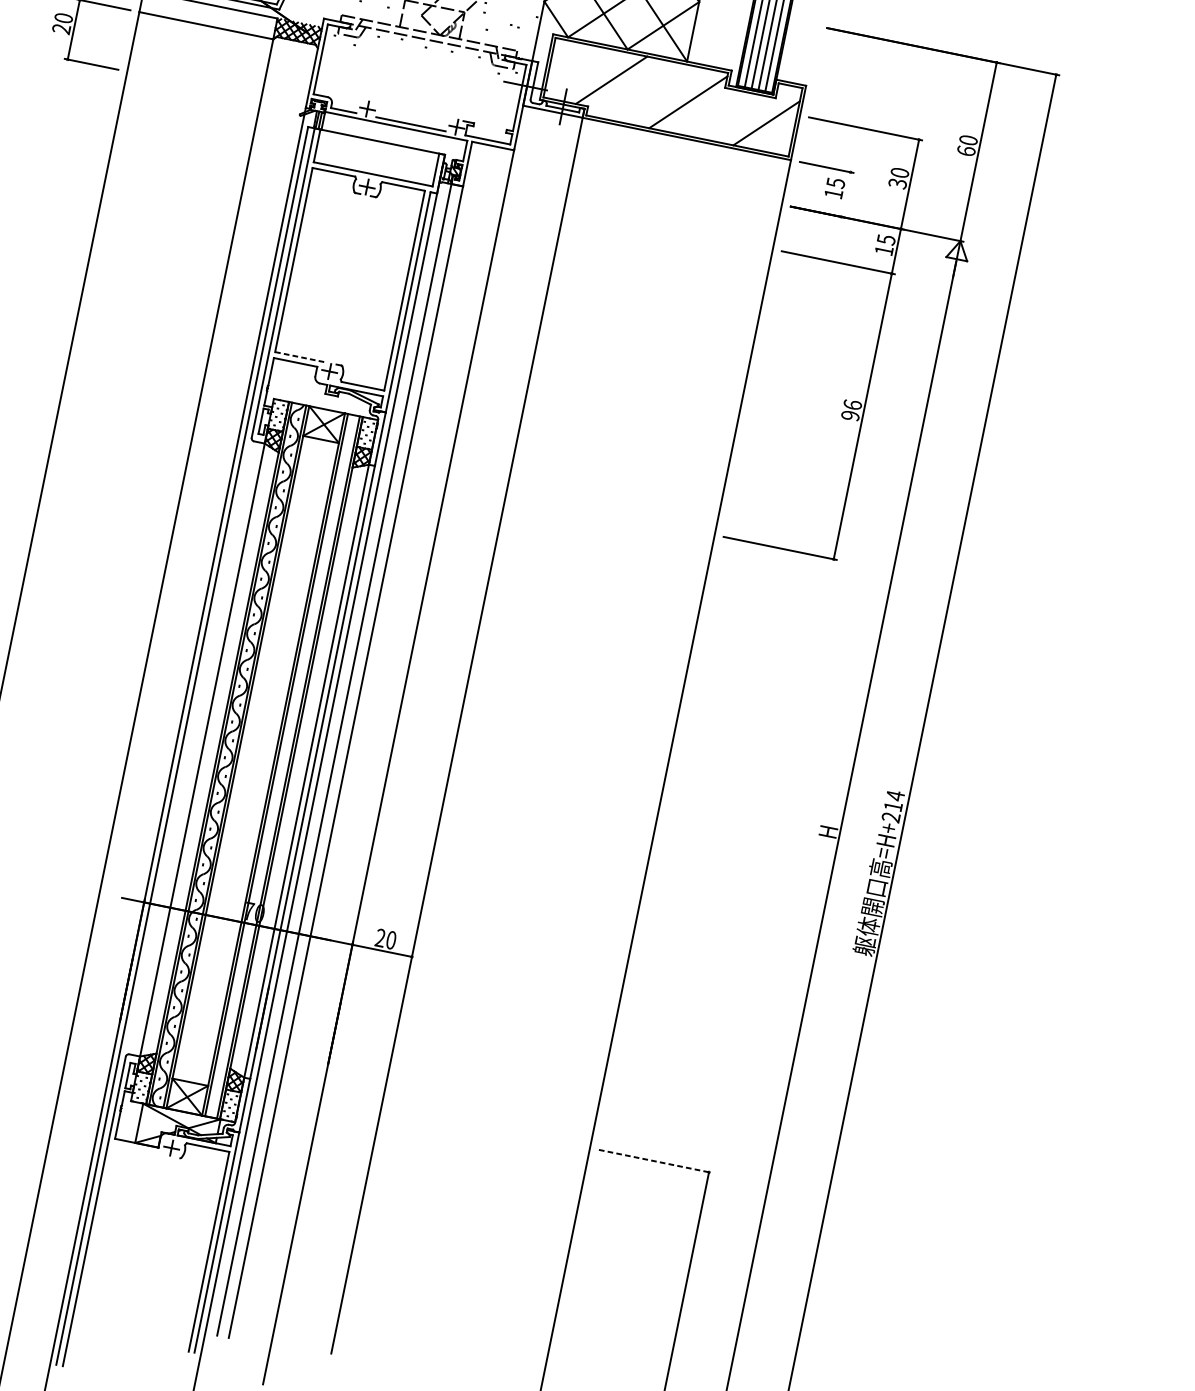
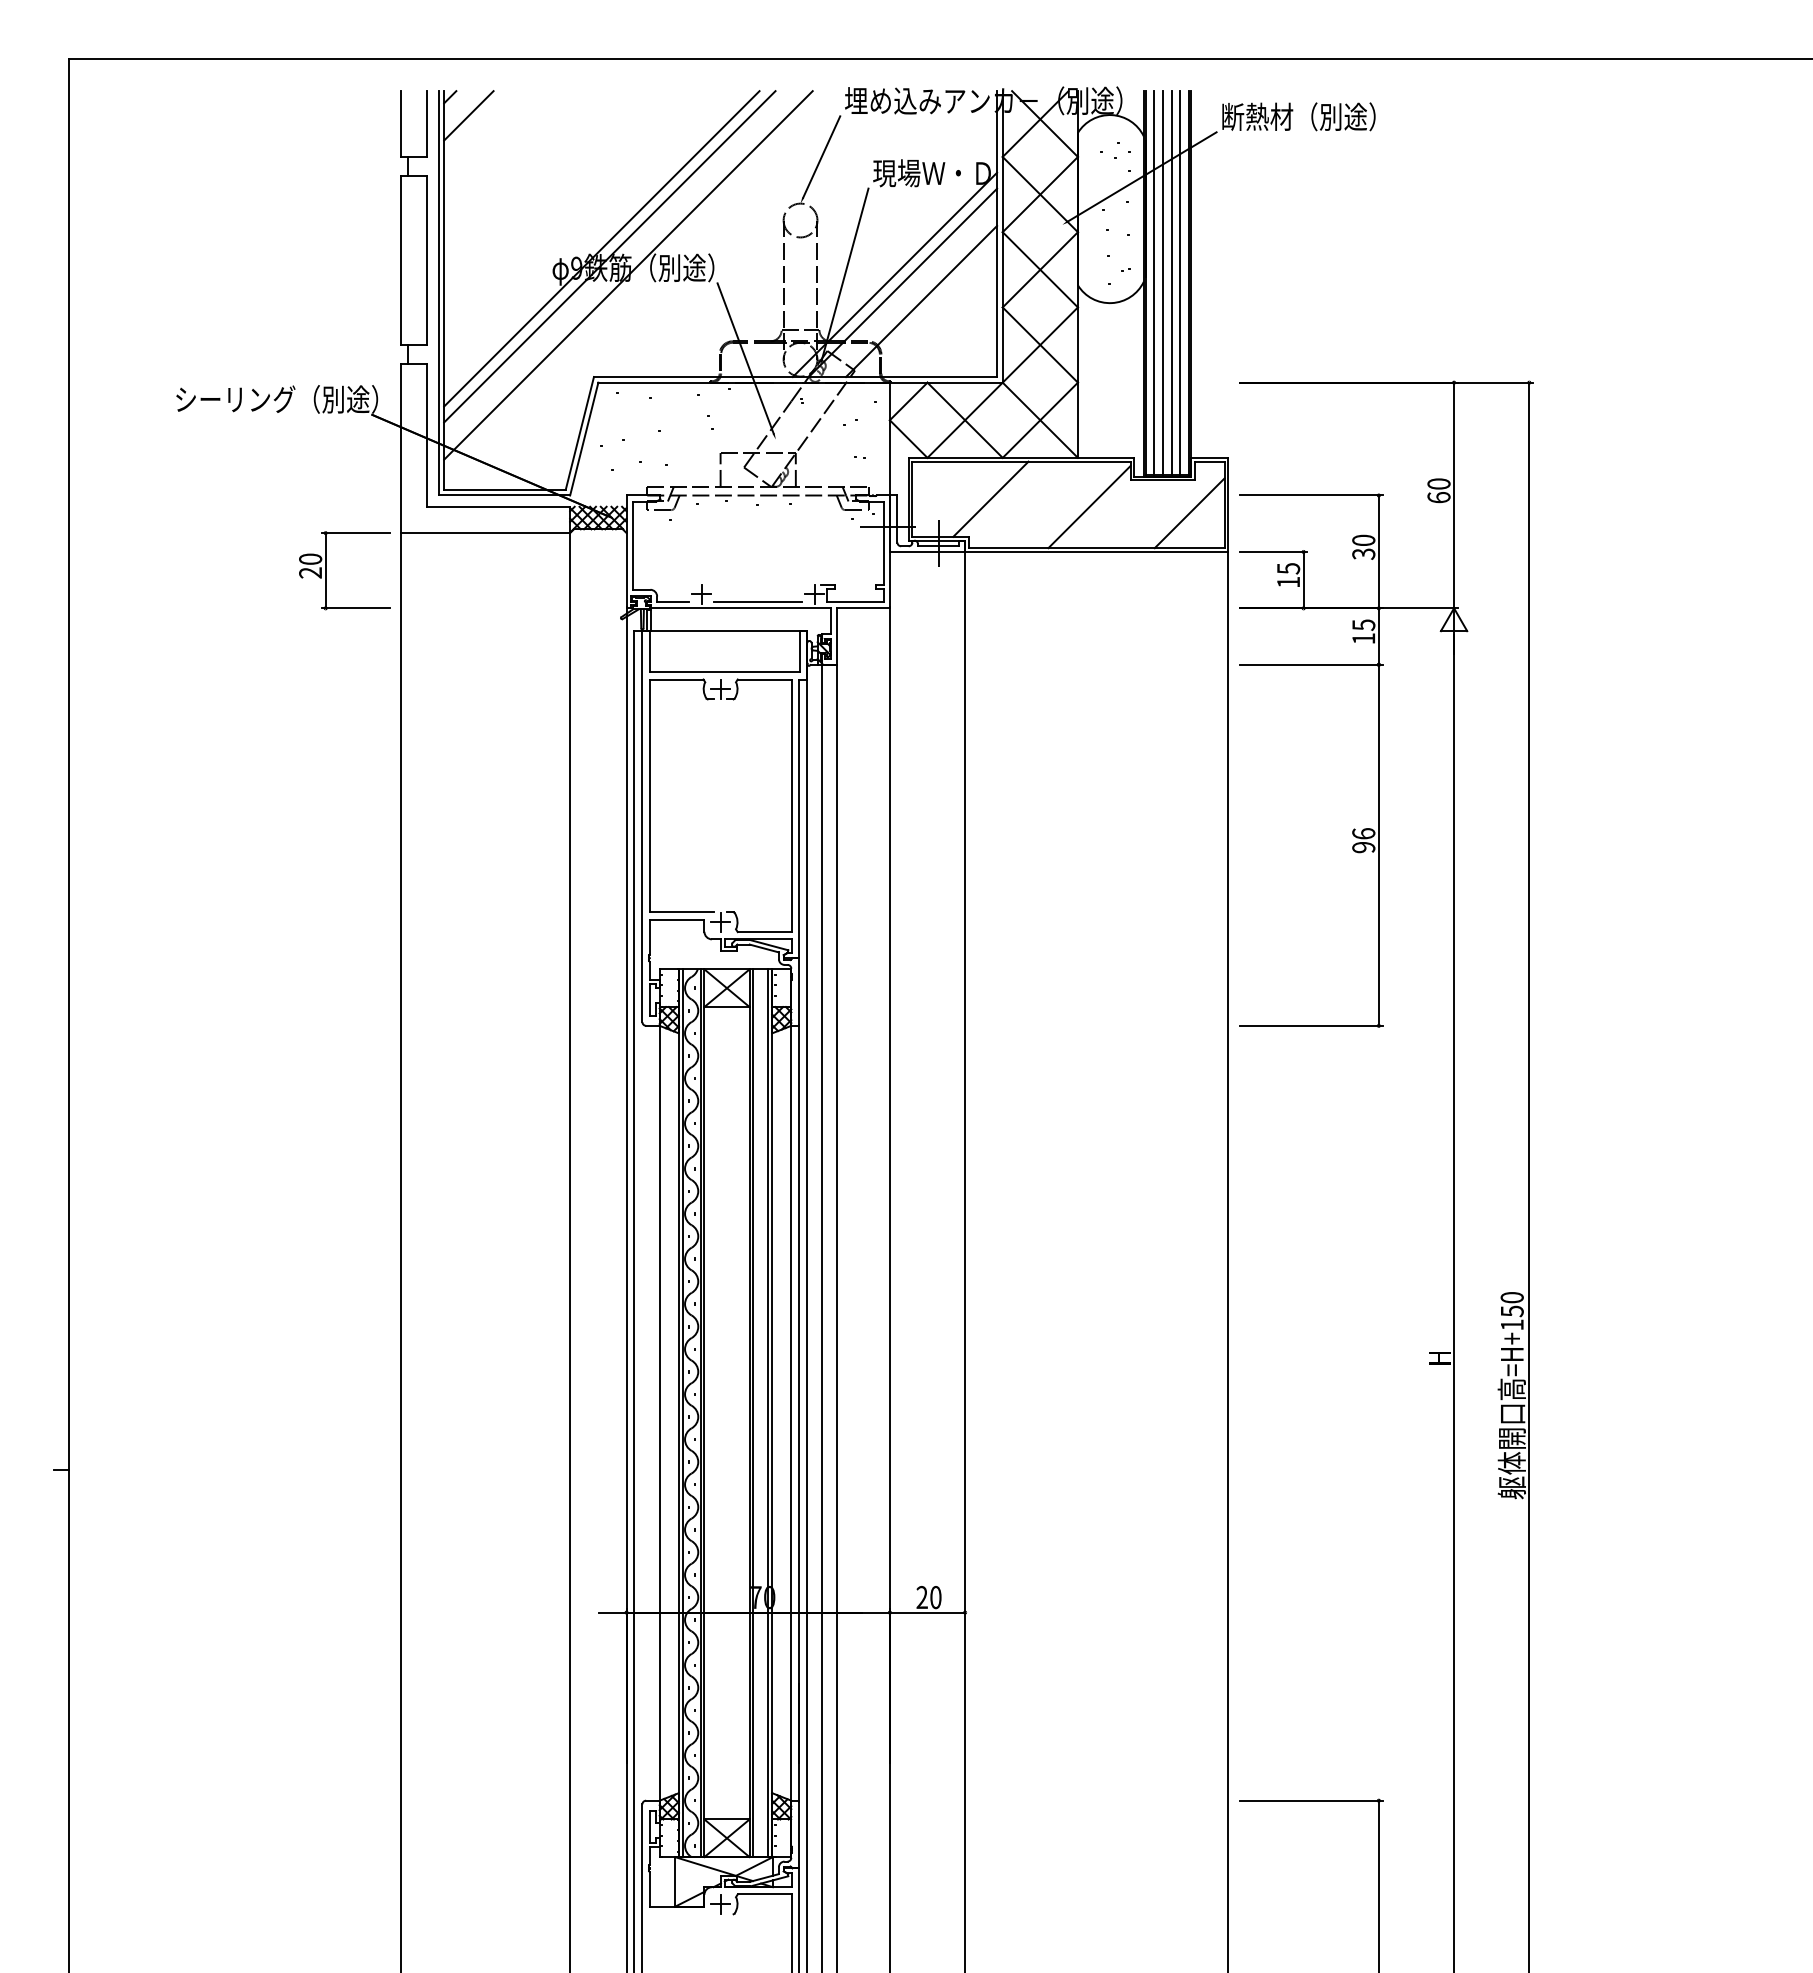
line: (845, 194) -> (1303, 579), added
line: (301, 357) -> (682, 912), dashed -> solid
text: (892, 805) -> (1511, 1310), =H+214 -> =H+150
line: (655, 1161) -> (1311, 1800), dashed -> solid

